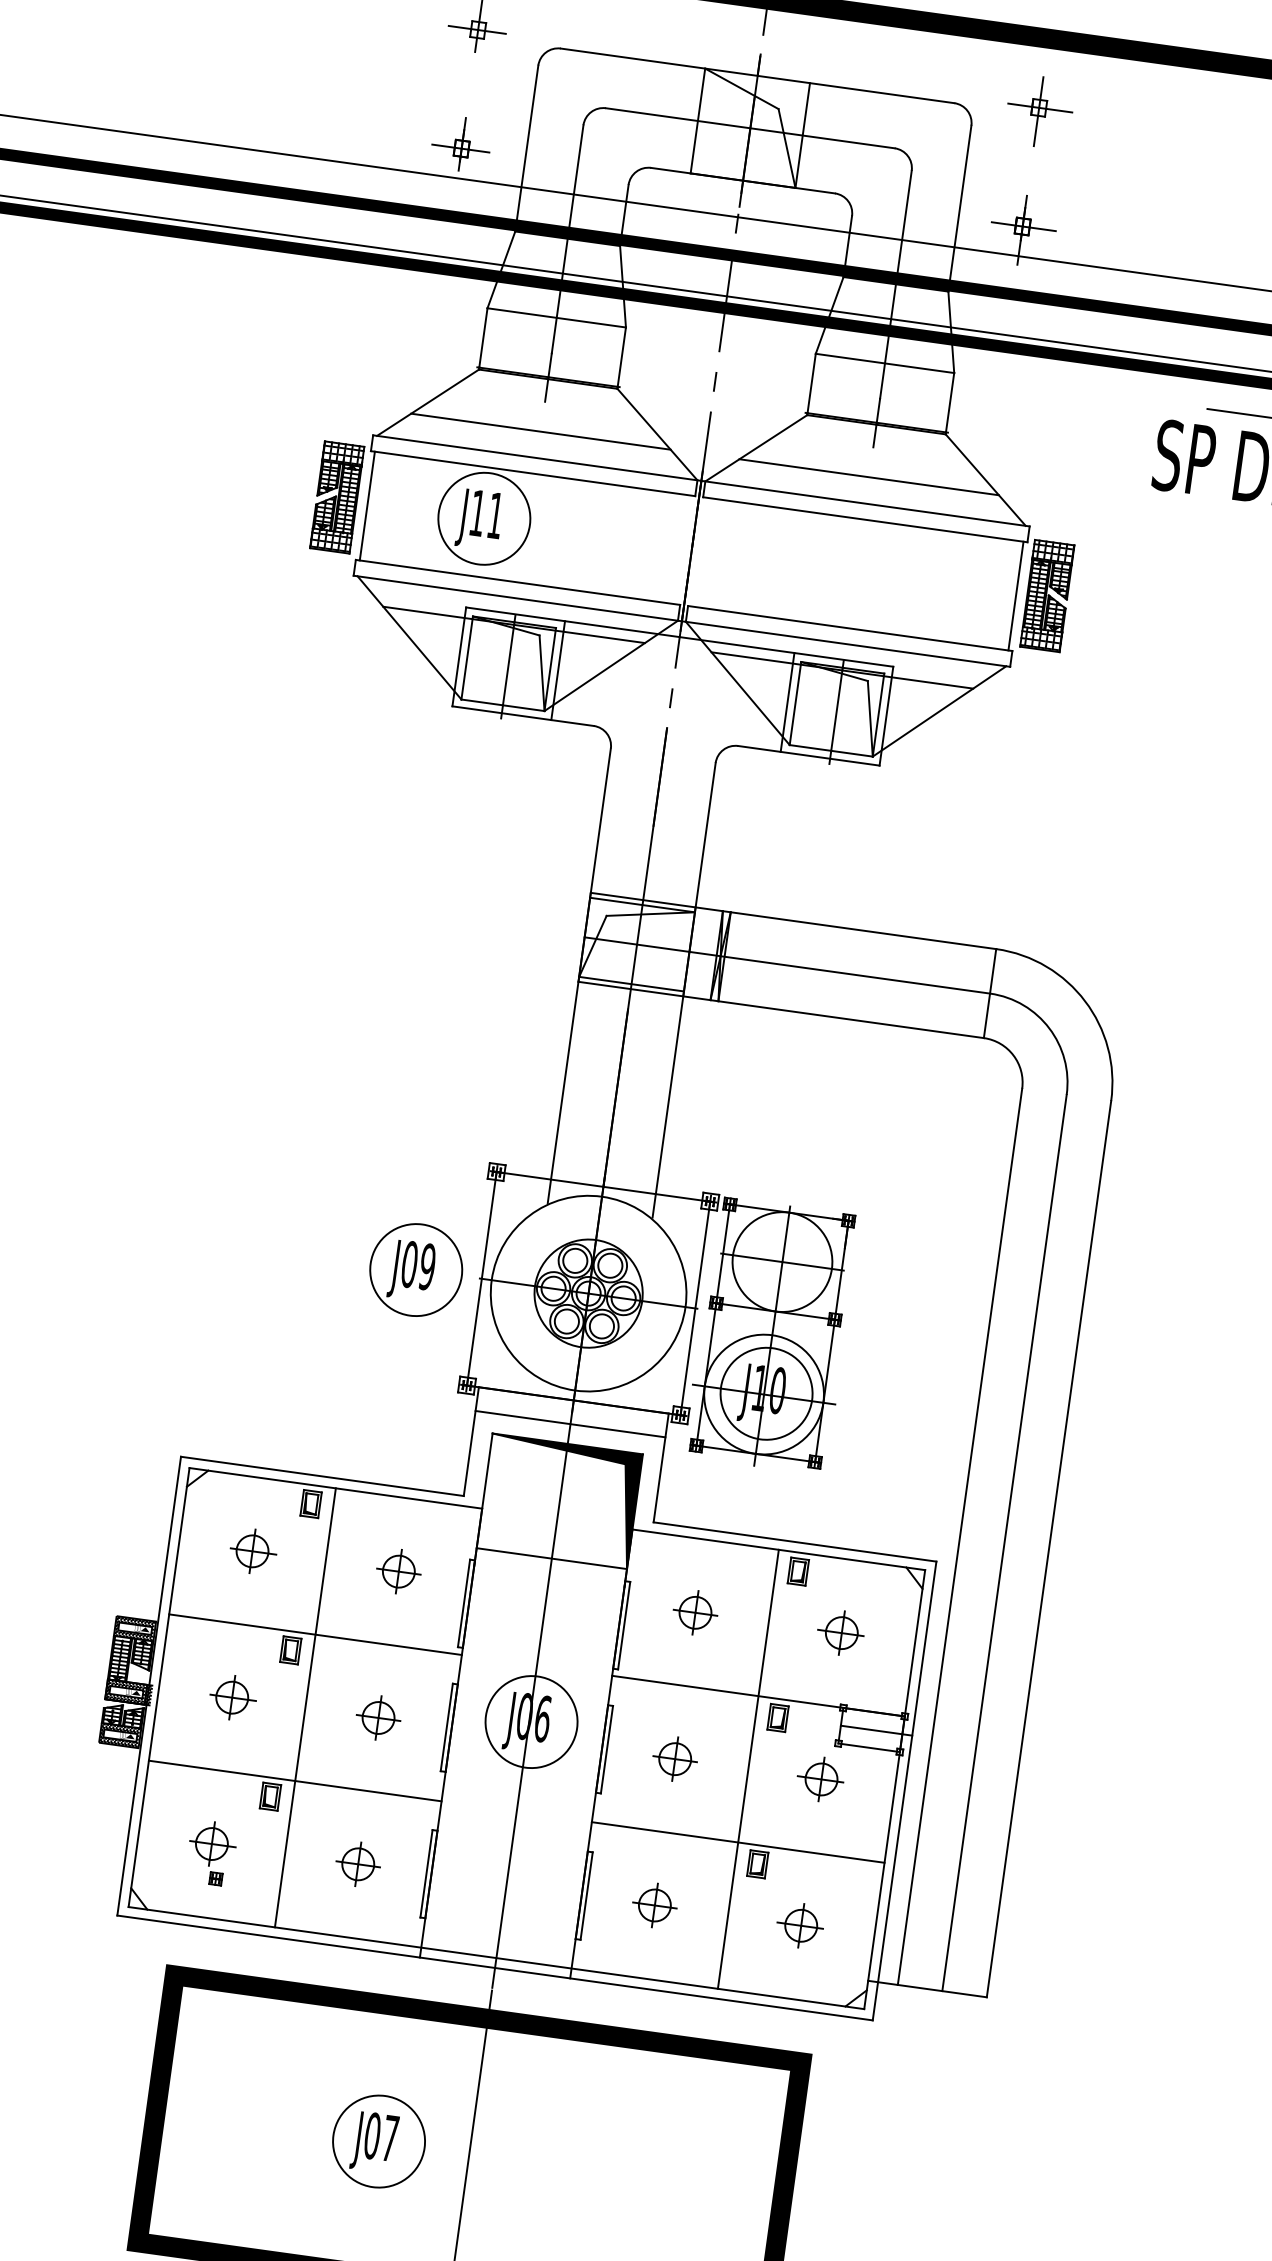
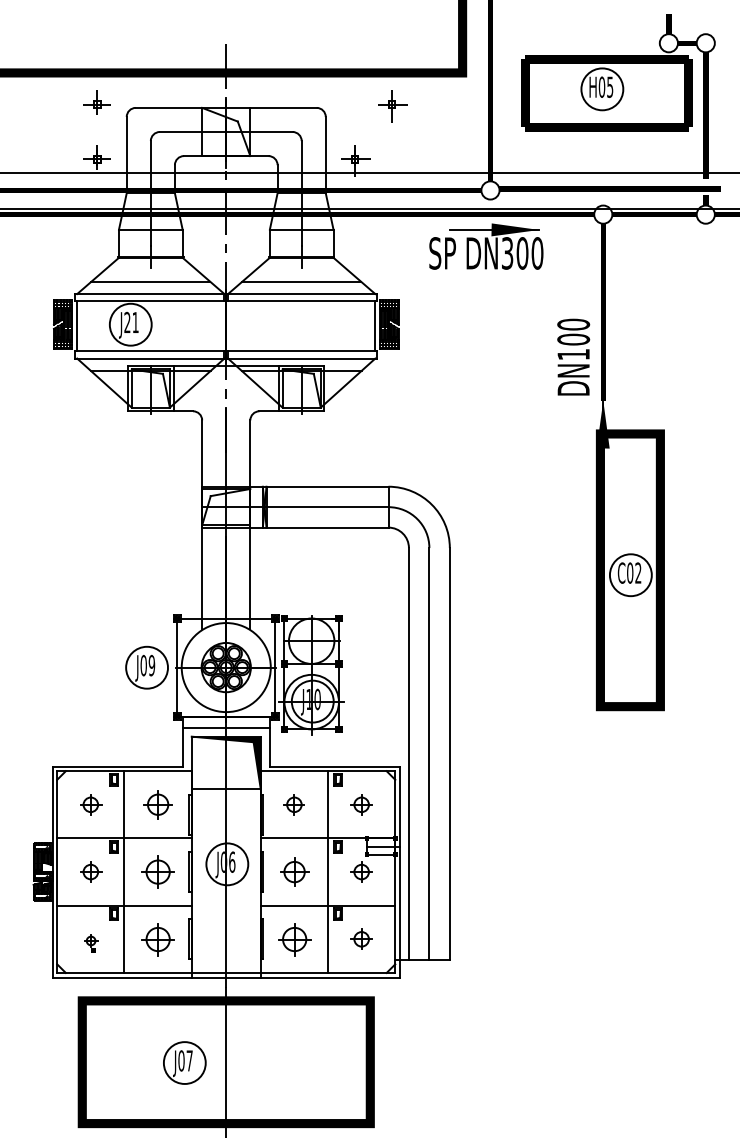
part: (1039, 111) -> (392, 106), moved
text: (478, 510) -> (127, 321), J11 -> J21
part: (397, 1570) -> (157, 804), size x1.4
part: (377, 1716) -> (157, 871), size x1.6
part: (673, 1757) -> (293, 871), size x1.4
part: (212, 1853) -> (91, 943), size x0.6
part: (357, 1862) -> (157, 938), size x1.6
part: (653, 1903) -> (293, 938), size x1.6

